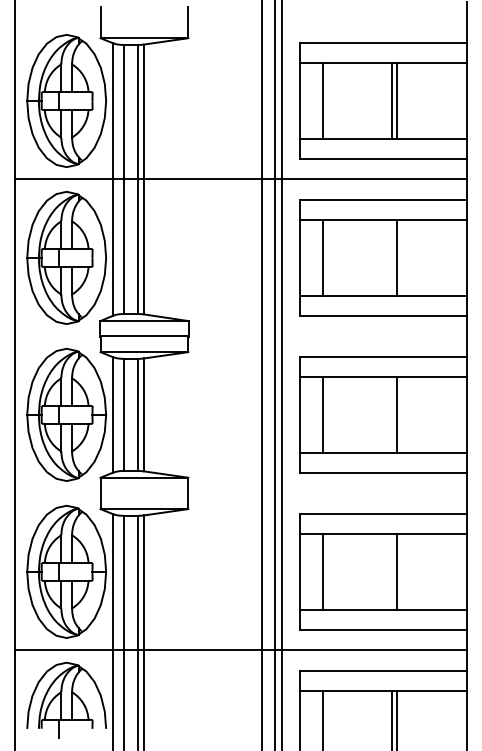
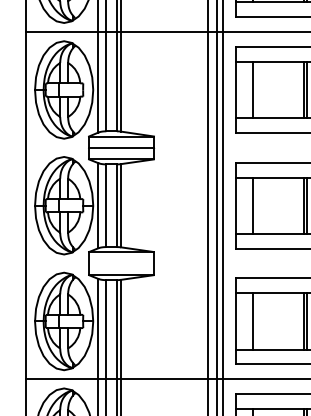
line: (392, 257) -> (304, 89), added
line: (392, 414) -> (304, 205), added
line: (392, 571) -> (304, 321), added

